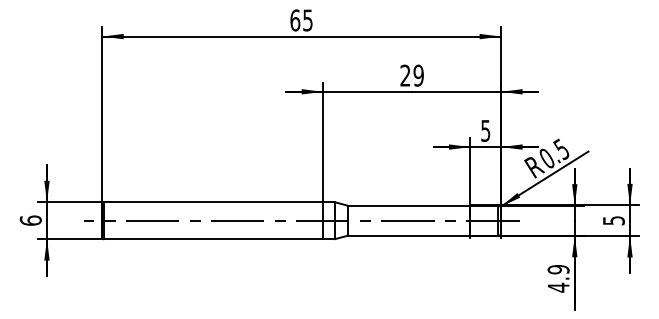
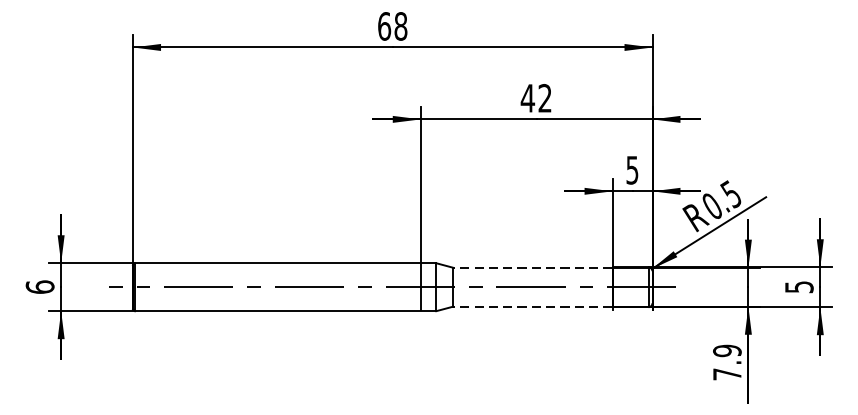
text: (307, 20) -> (400, 26), 65 -> 68
text: (411, 75) -> (535, 98), 29 -> 42
line: (408, 205) -> (531, 267), solid -> dashed
line: (408, 235) -> (531, 306), solid -> dashed
text: (558, 287) -> (727, 374), 4.9 -> 7.9

